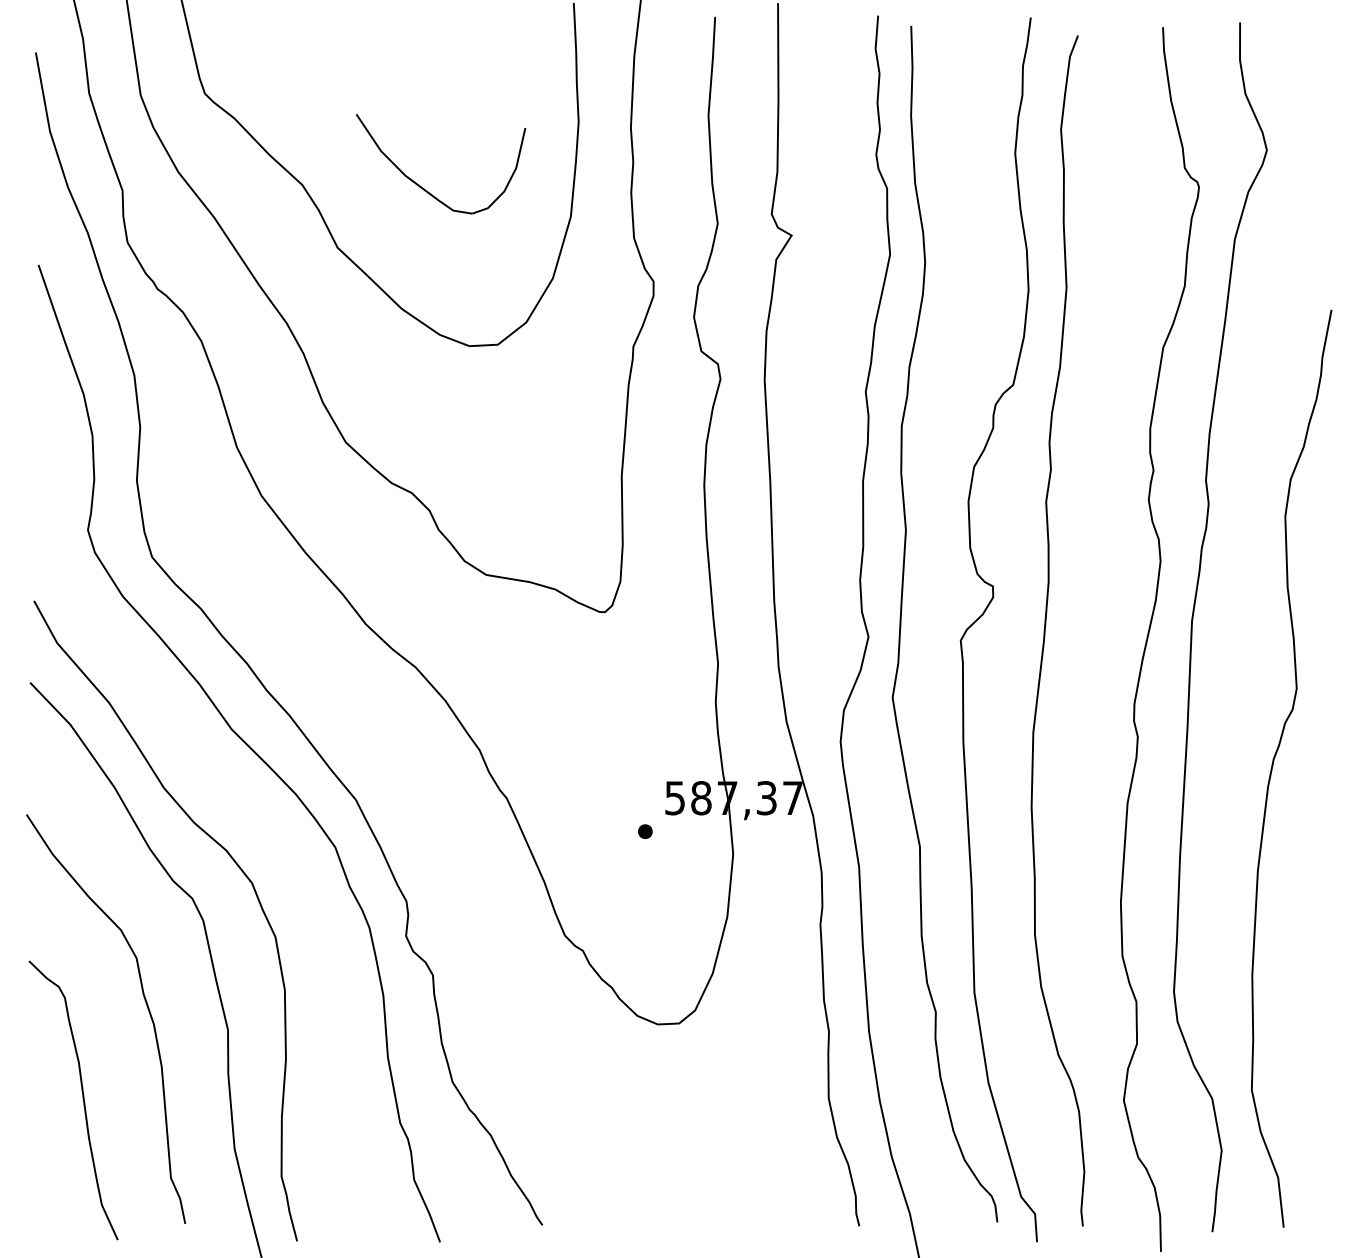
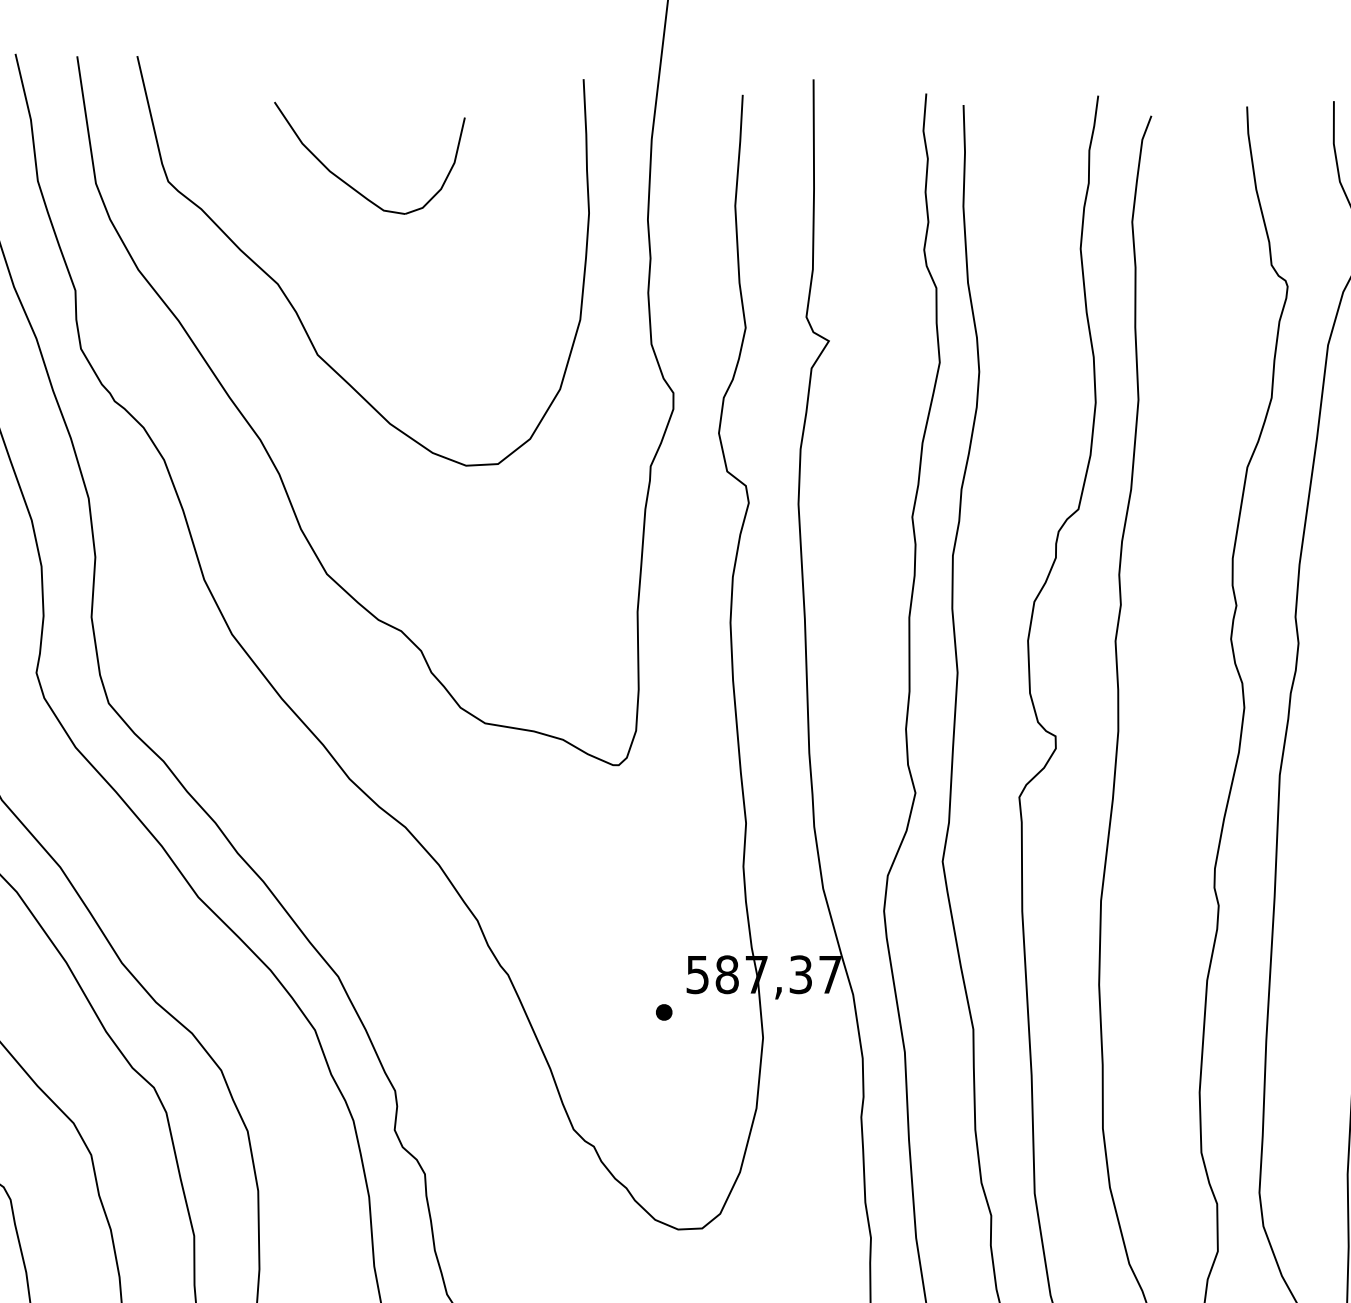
part: (423, 187) -> (350, 184), moved

